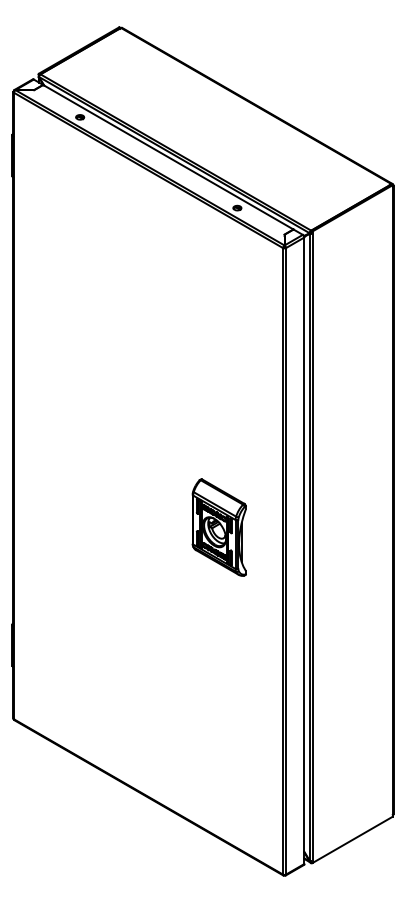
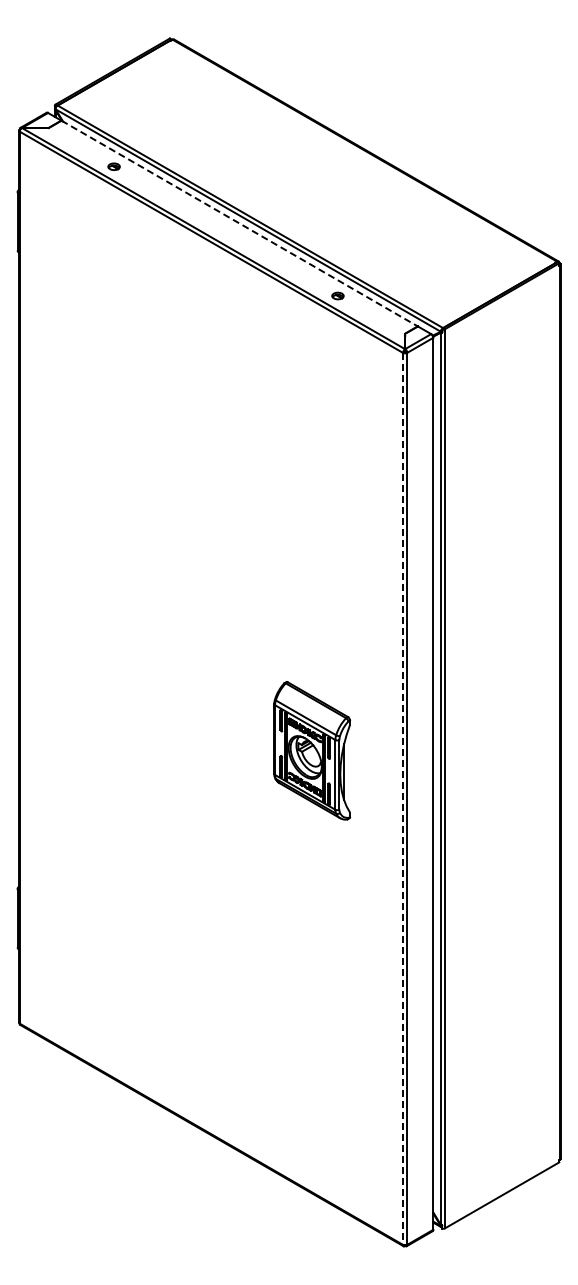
line: (168, 157) -> (239, 223), solid -> dashed
line: (282, 561) -> (402, 798), solid -> dashed

